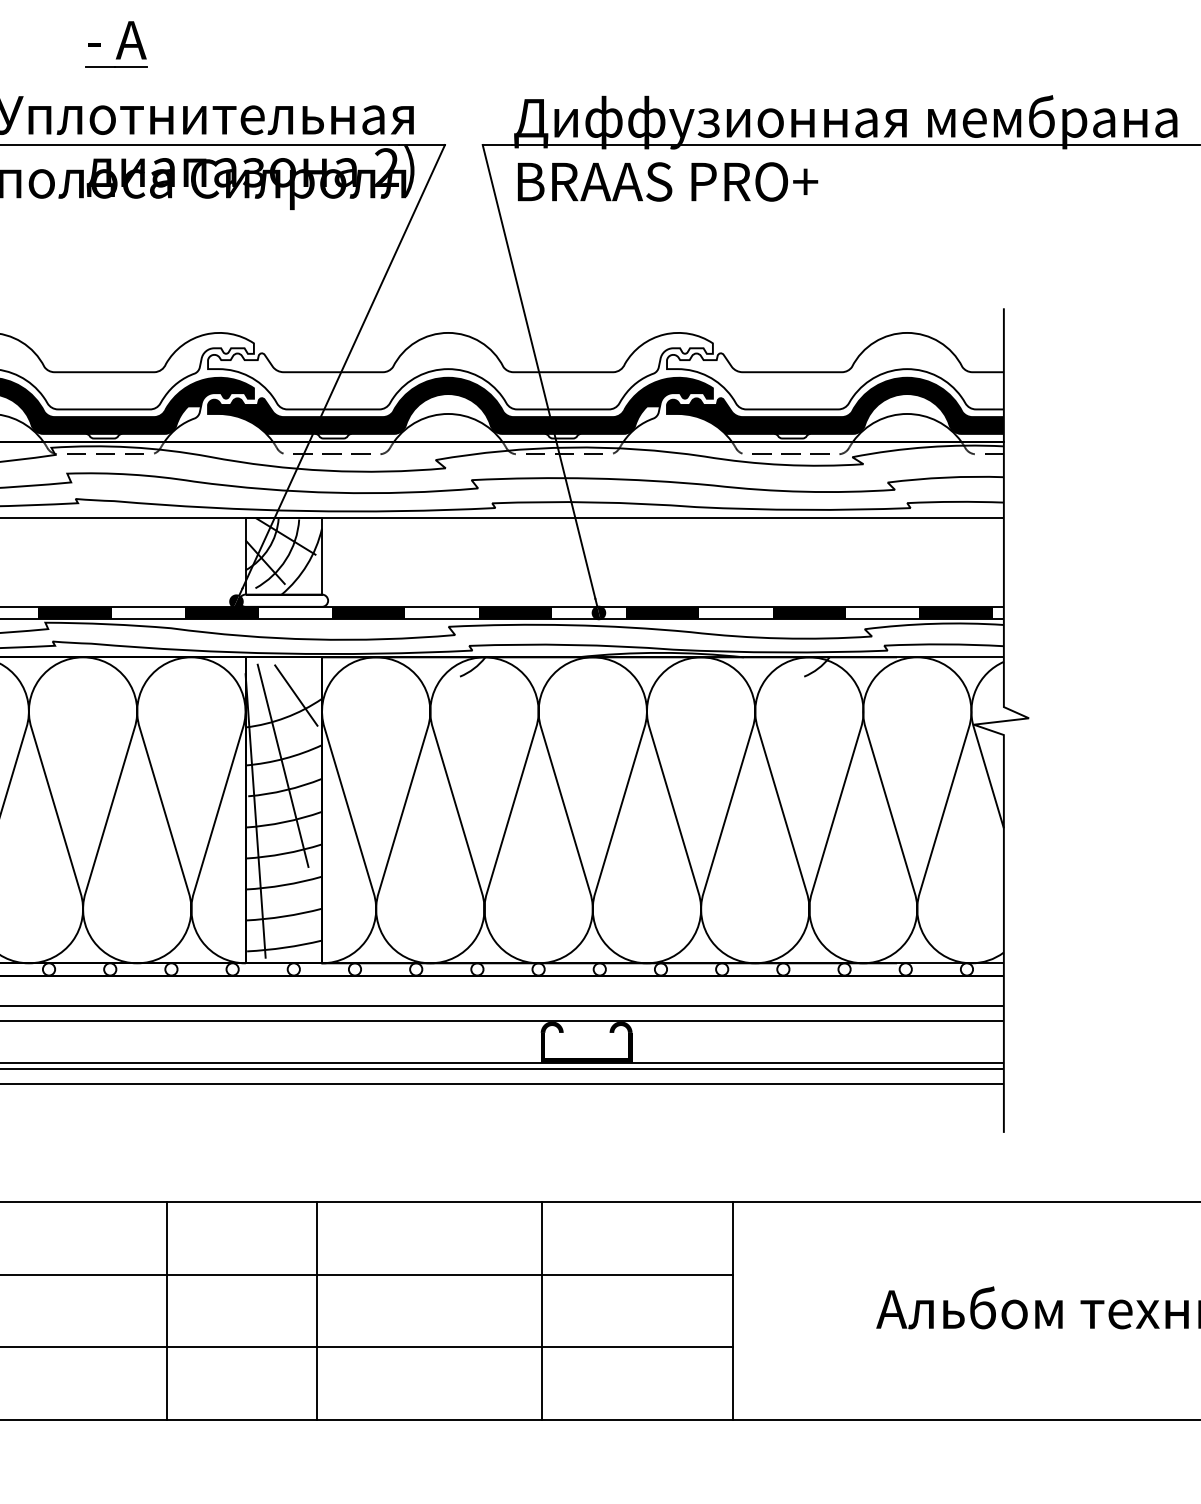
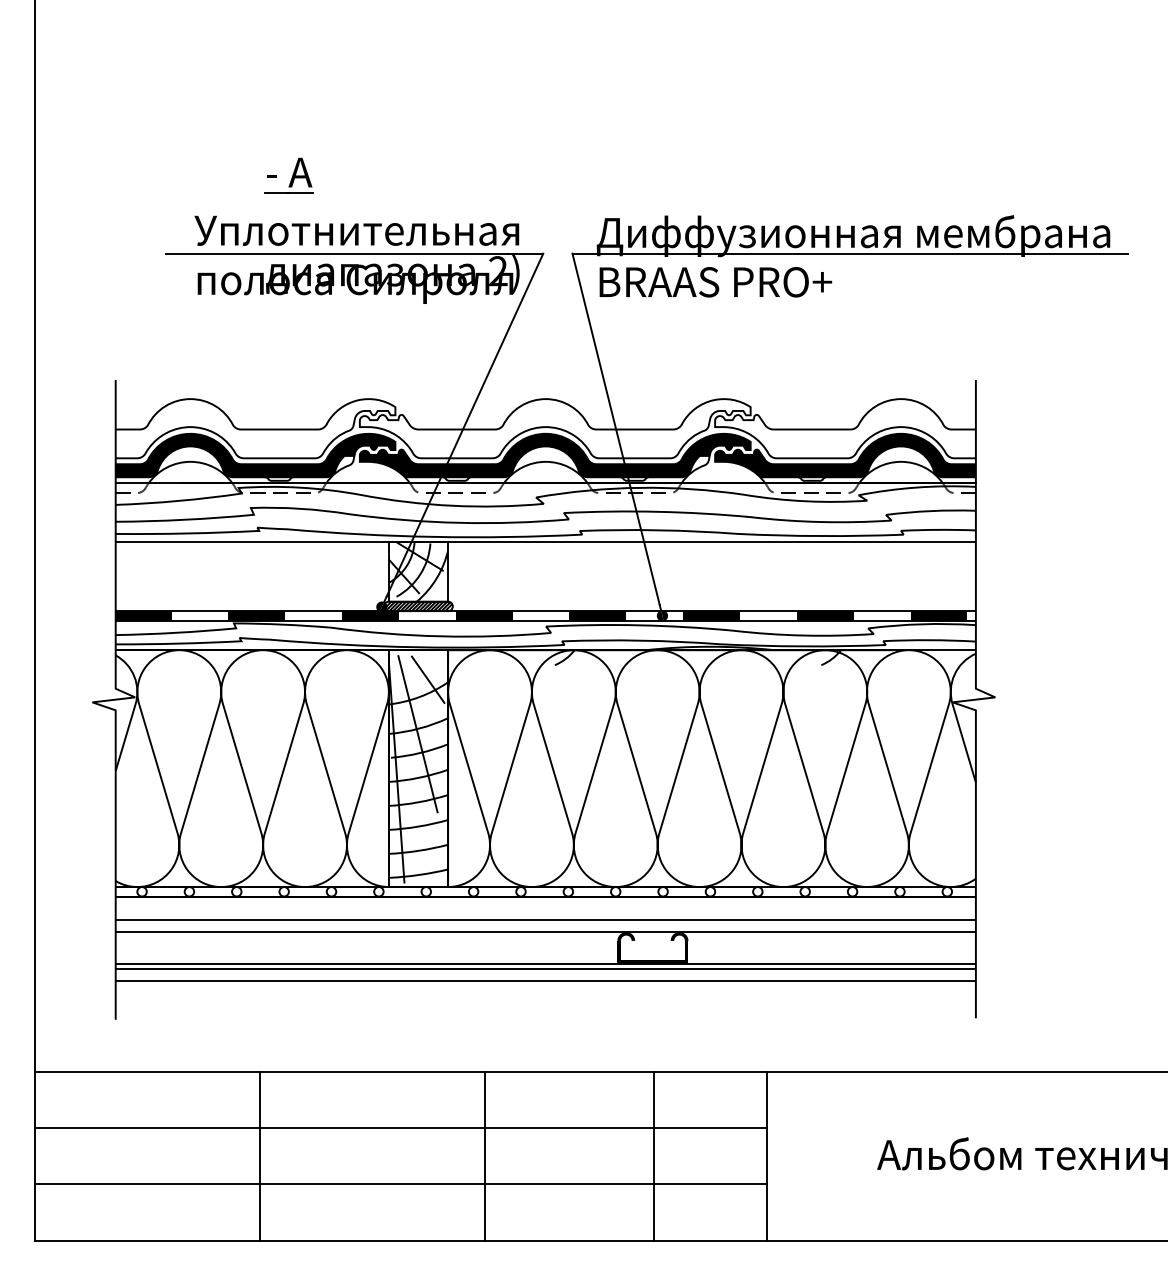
hatch: (283, 600) -> (418, 606), added
line: (167, 1310) -> (260, 1155), moved
line: (317, 1310) -> (485, 1155), moved
line: (540, 1310) -> (653, 1155), moved

